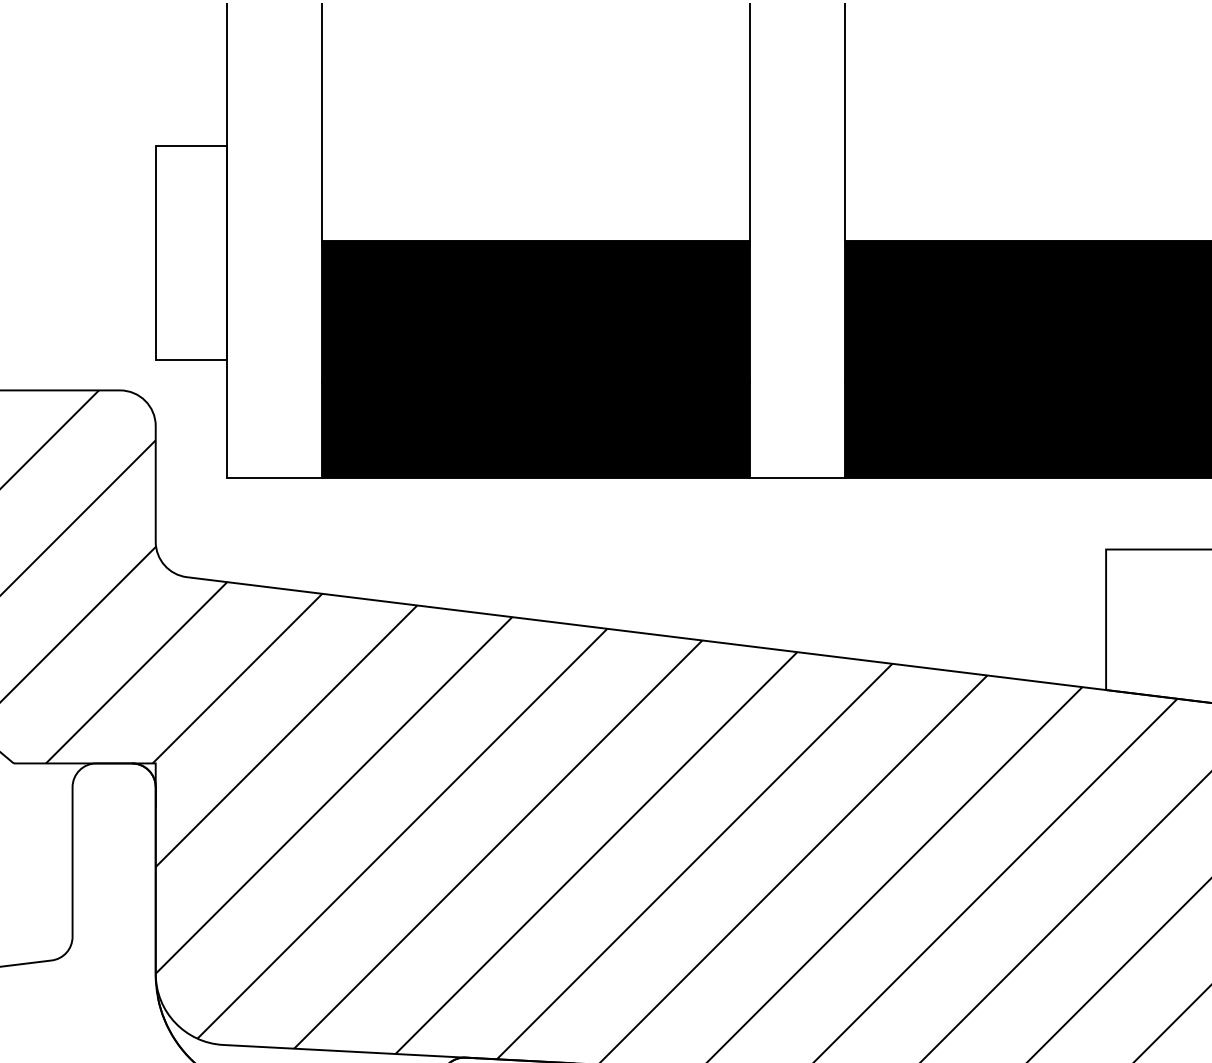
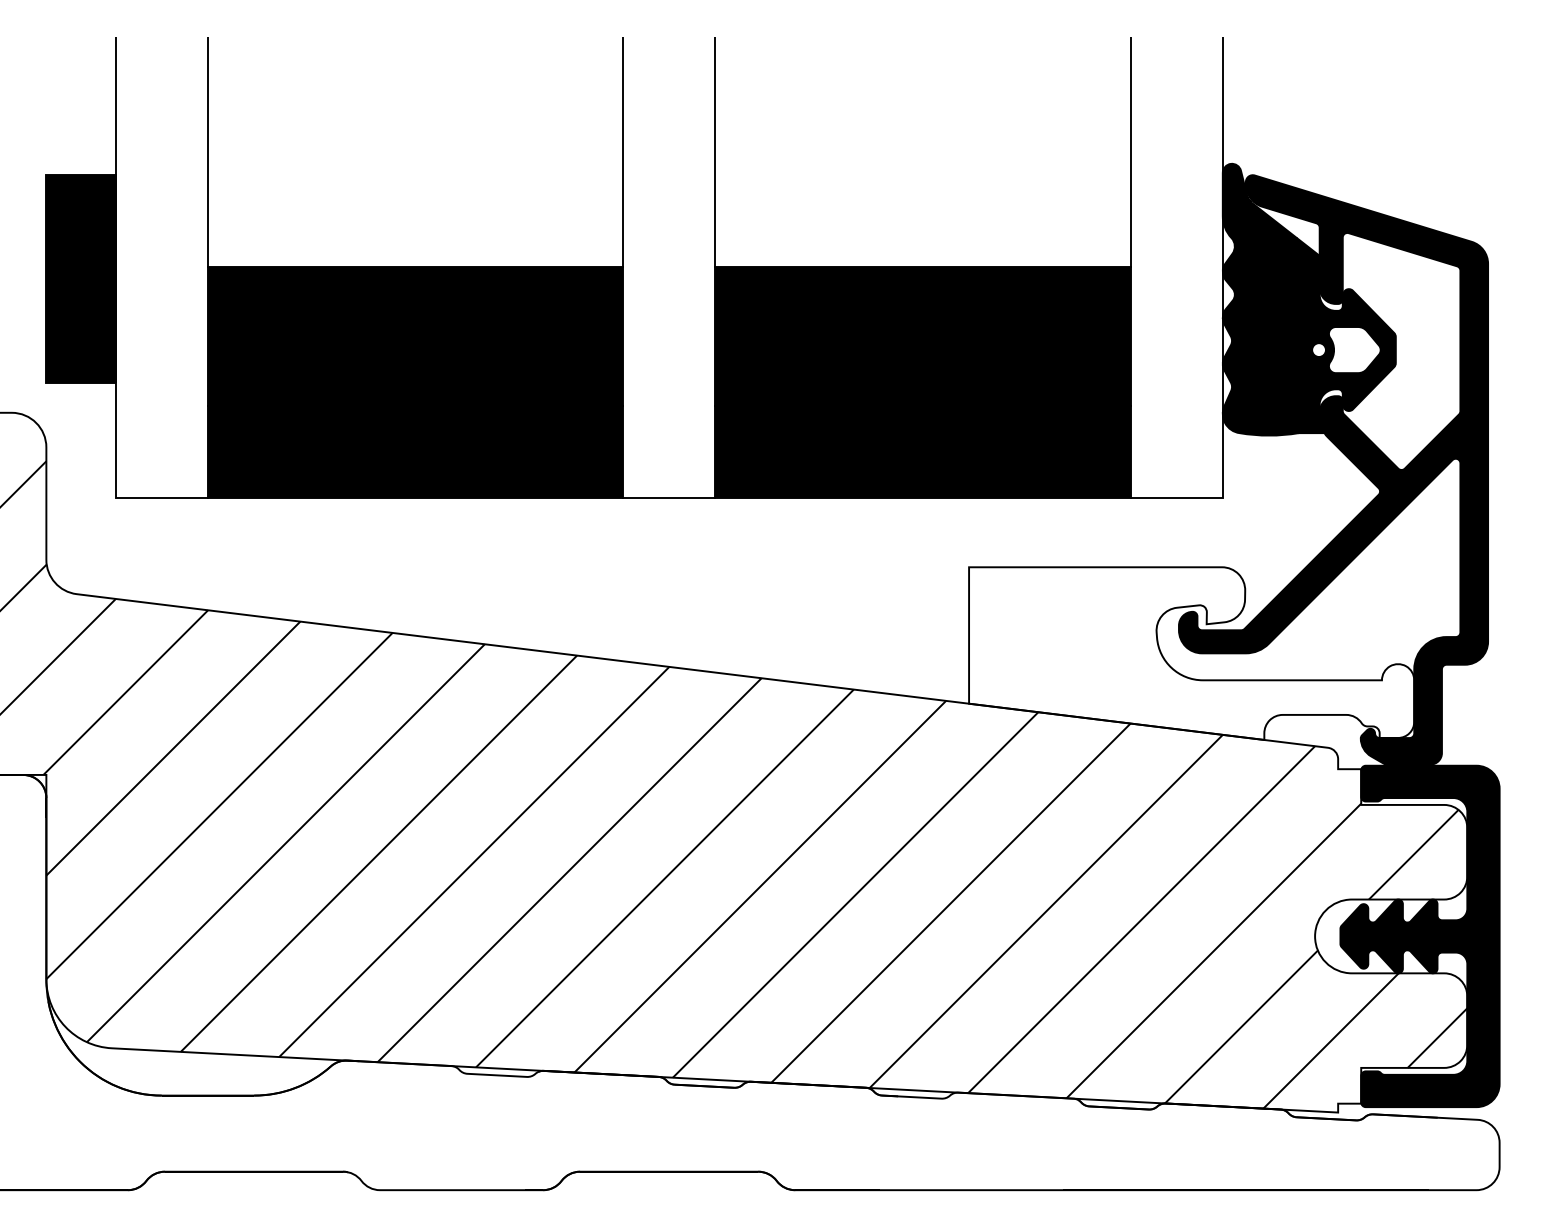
fill: (190, 252) -> (80, 278), added

